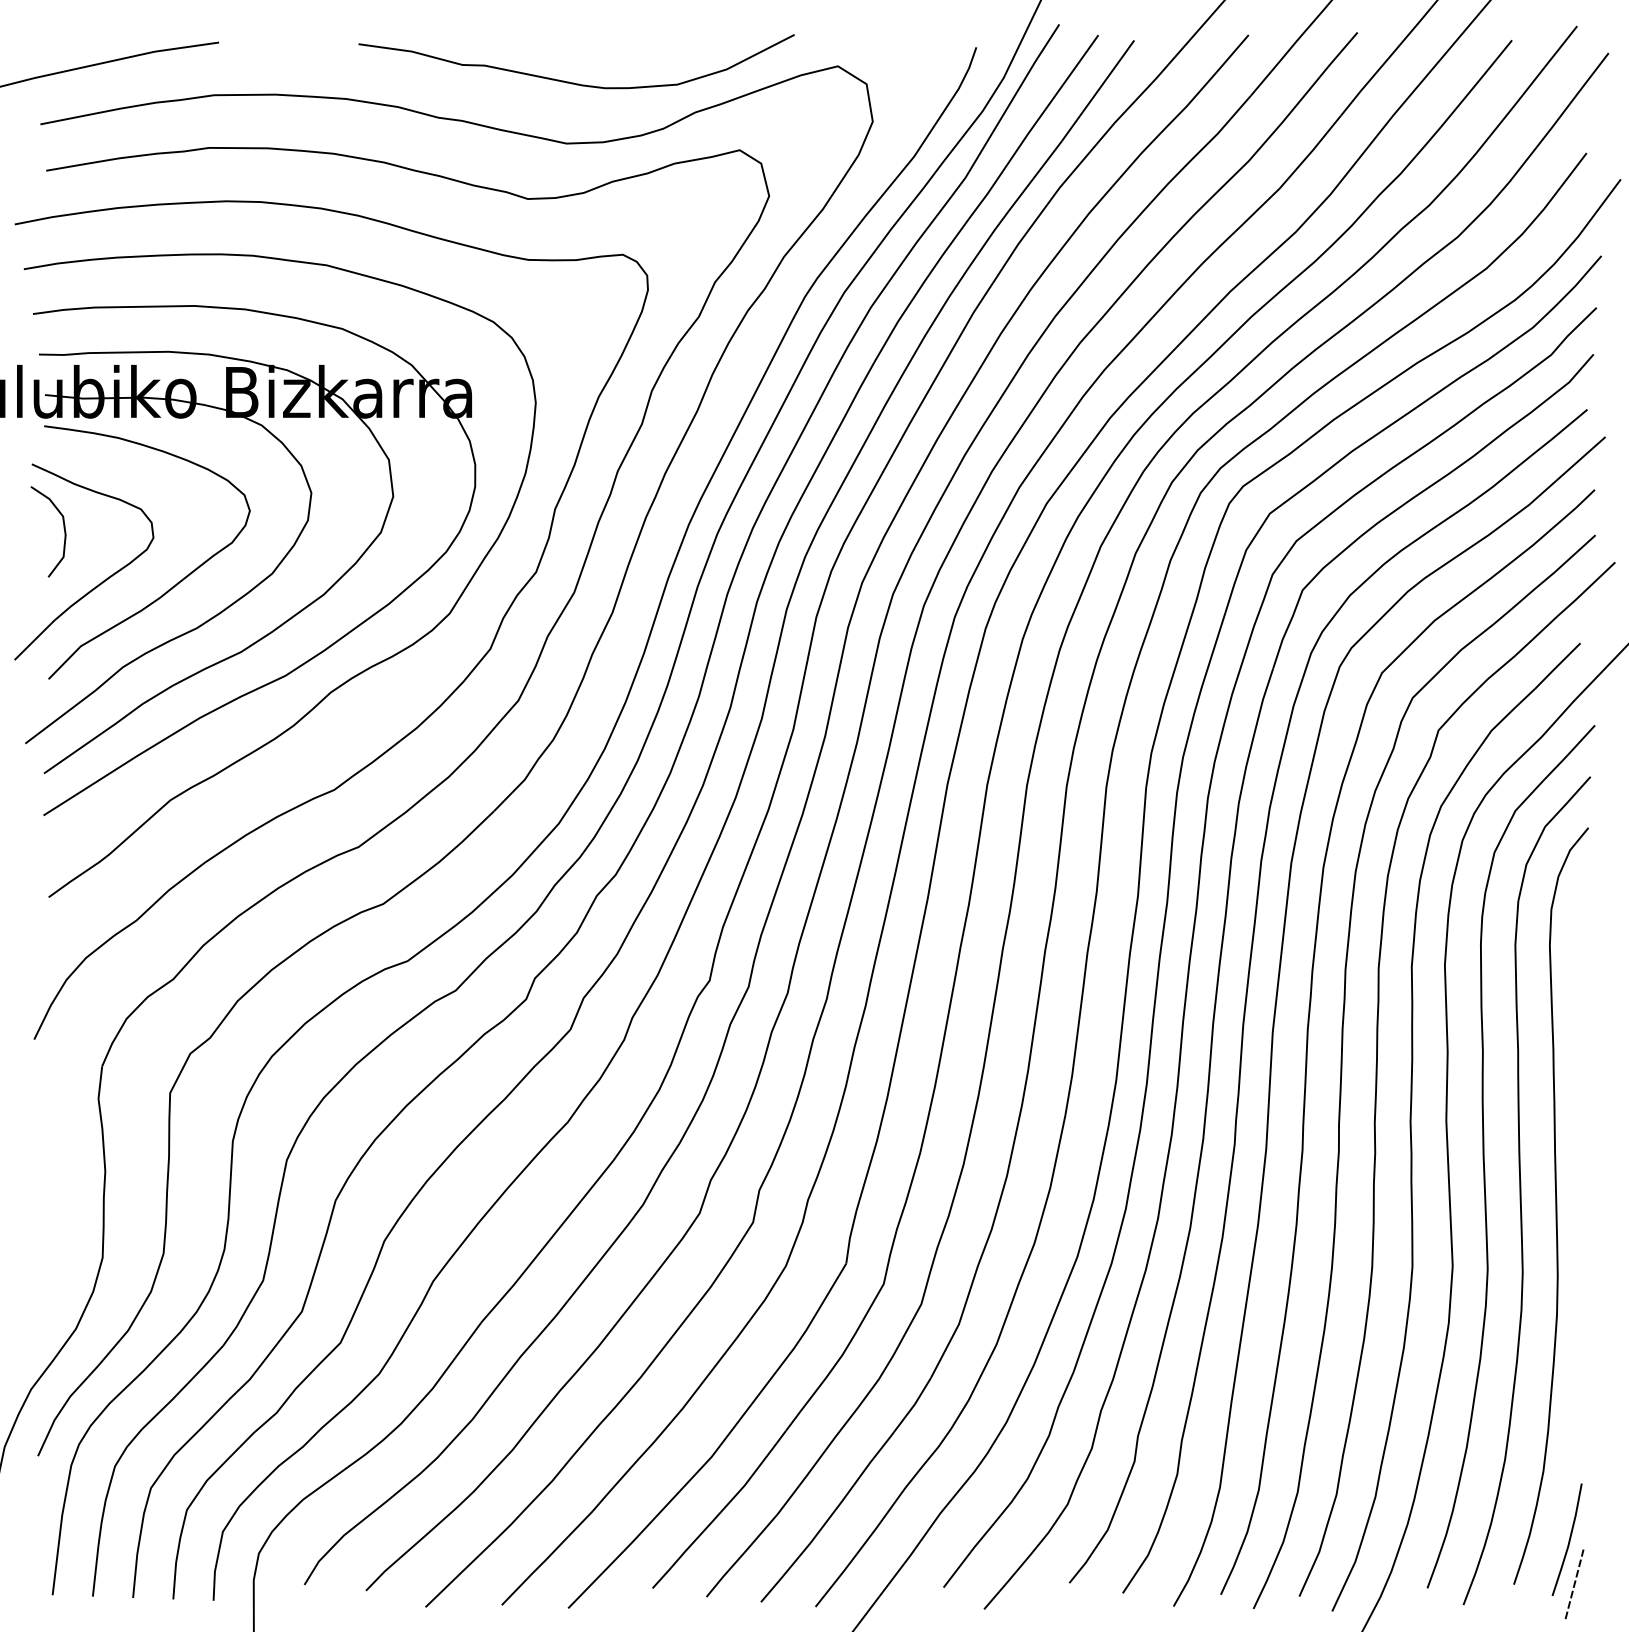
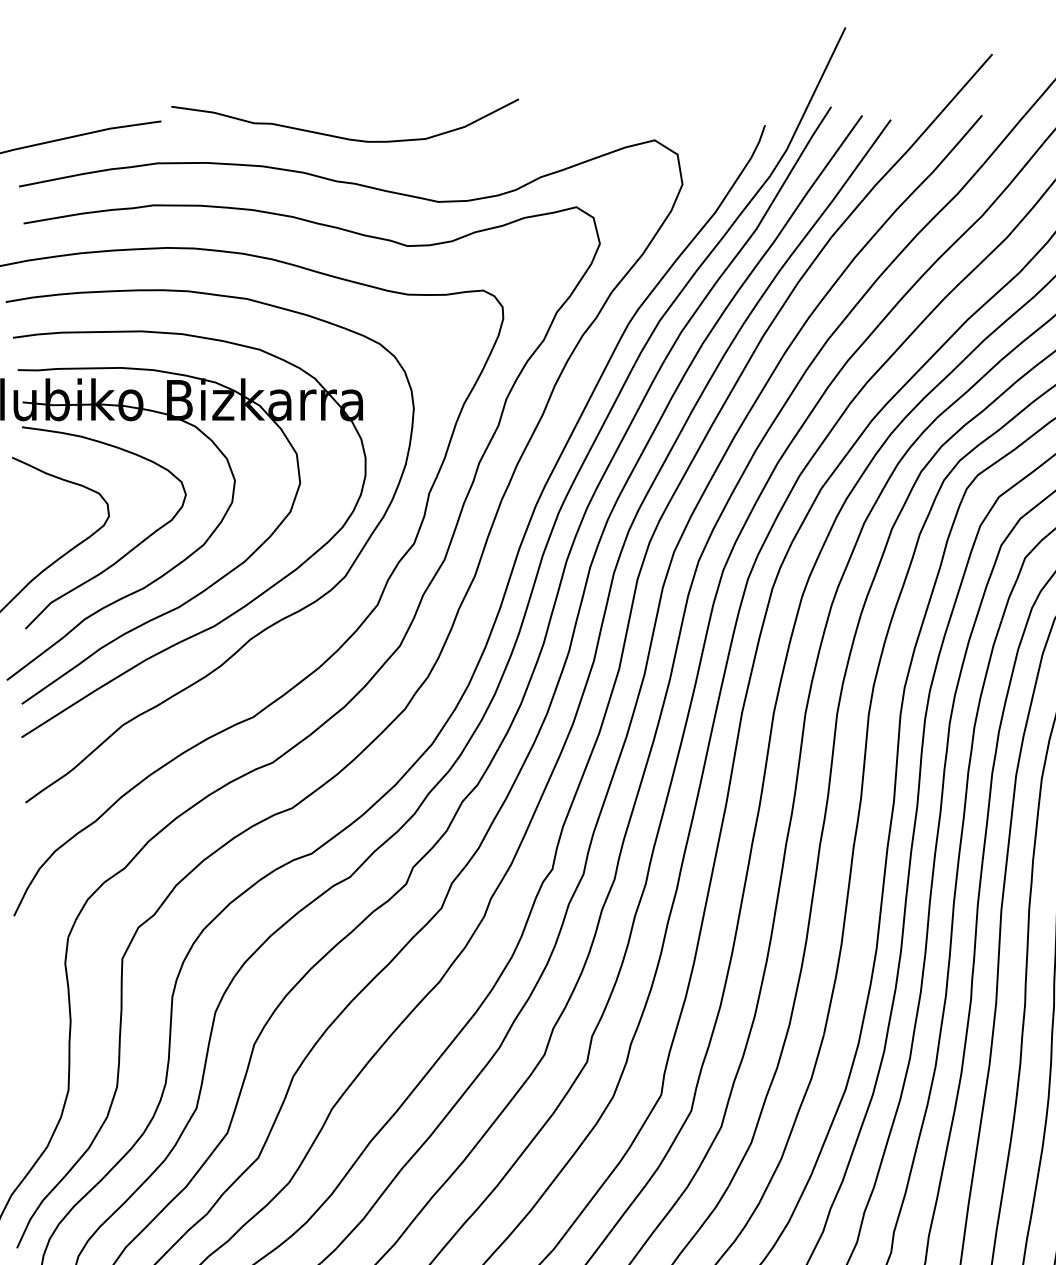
curve: (574, 82) -> (343, 137), moved
curve: (63, 528) -> (37, 508), removed

